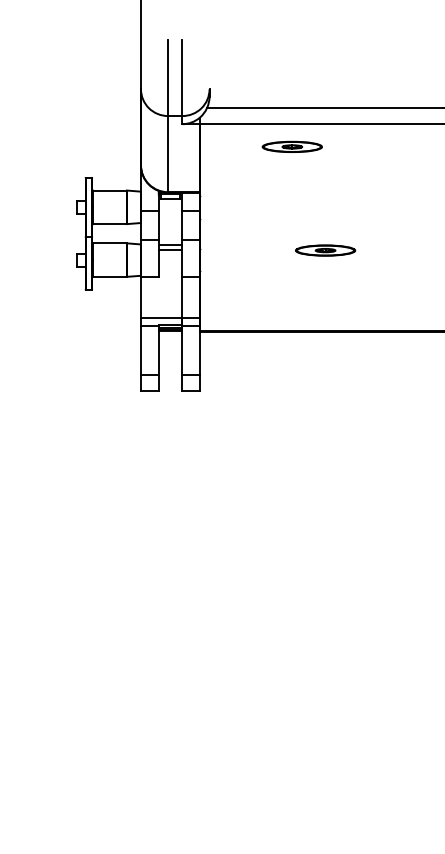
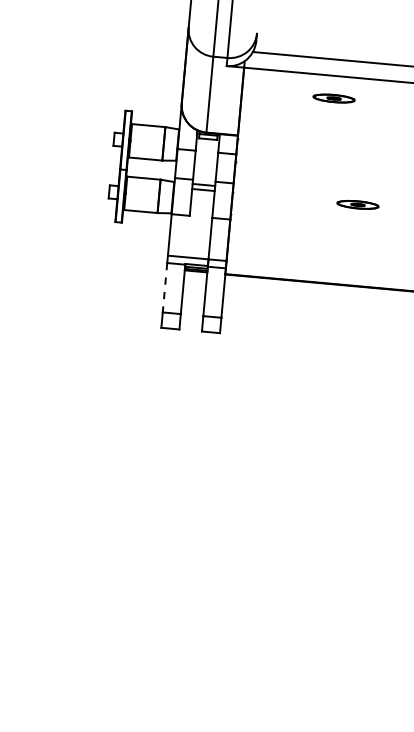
part: (291, 146) -> (333, 98), size x0.7
part: (325, 250) -> (357, 204), size x0.7
line: (141, 350) -> (165, 287), solid -> dashed

